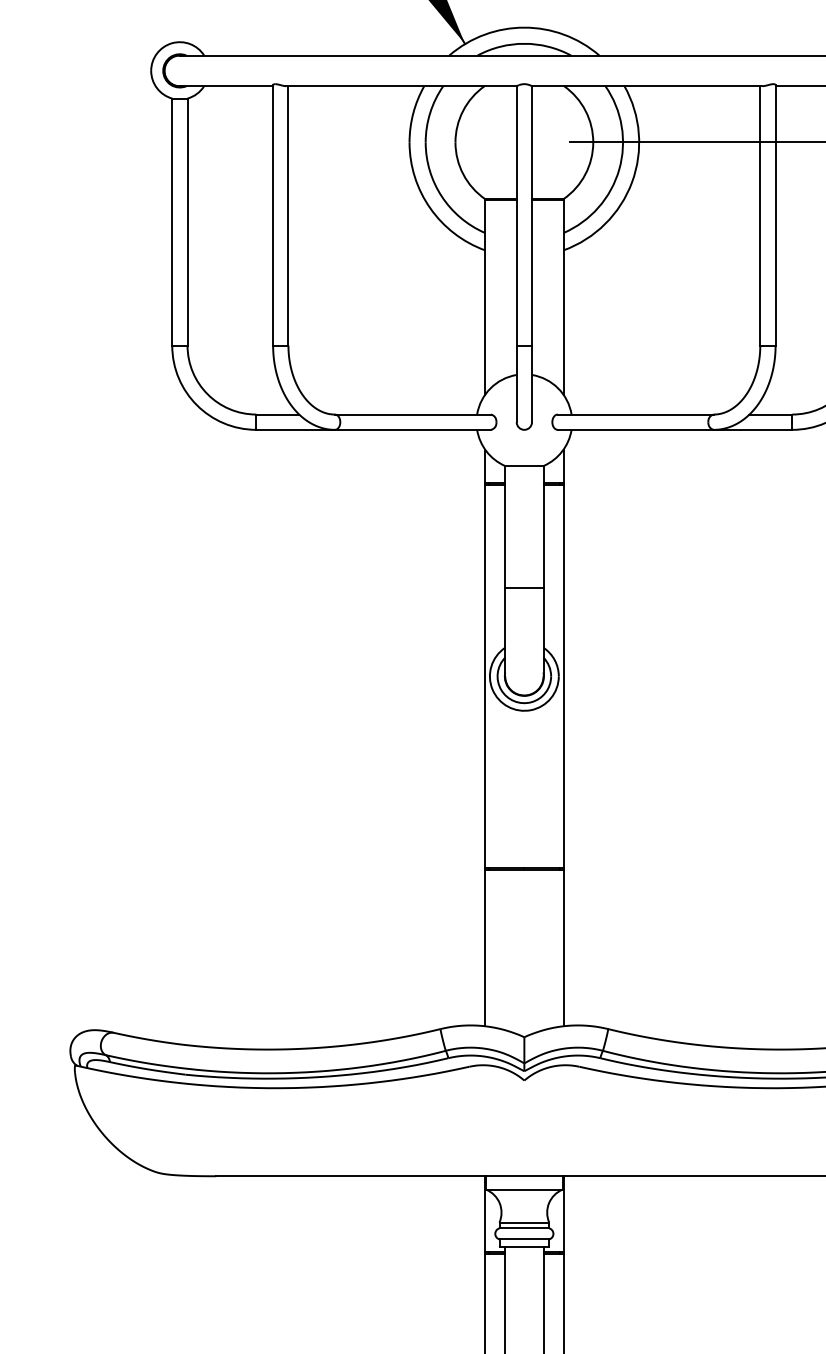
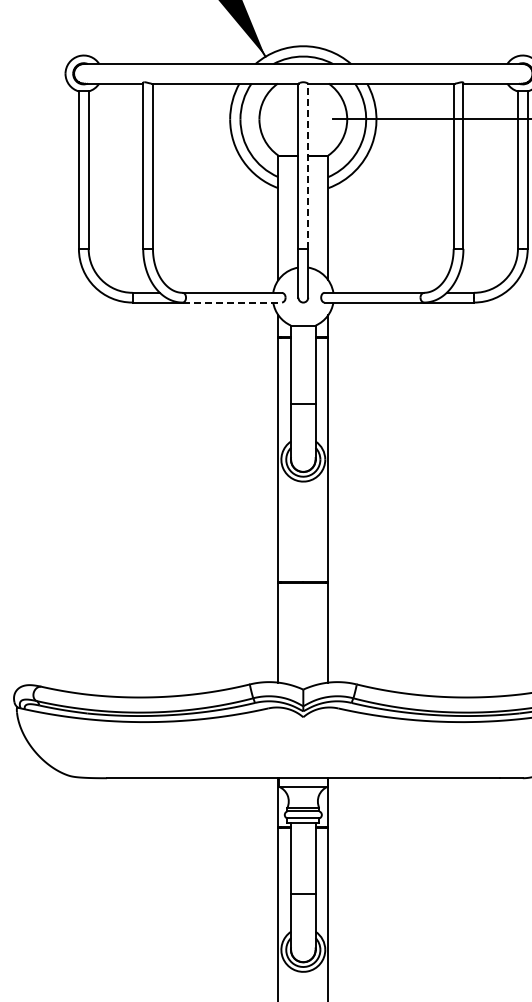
line: (532, 216) -> (308, 166), solid -> dashed
line: (413, 429) -> (232, 302), solid -> dashed

